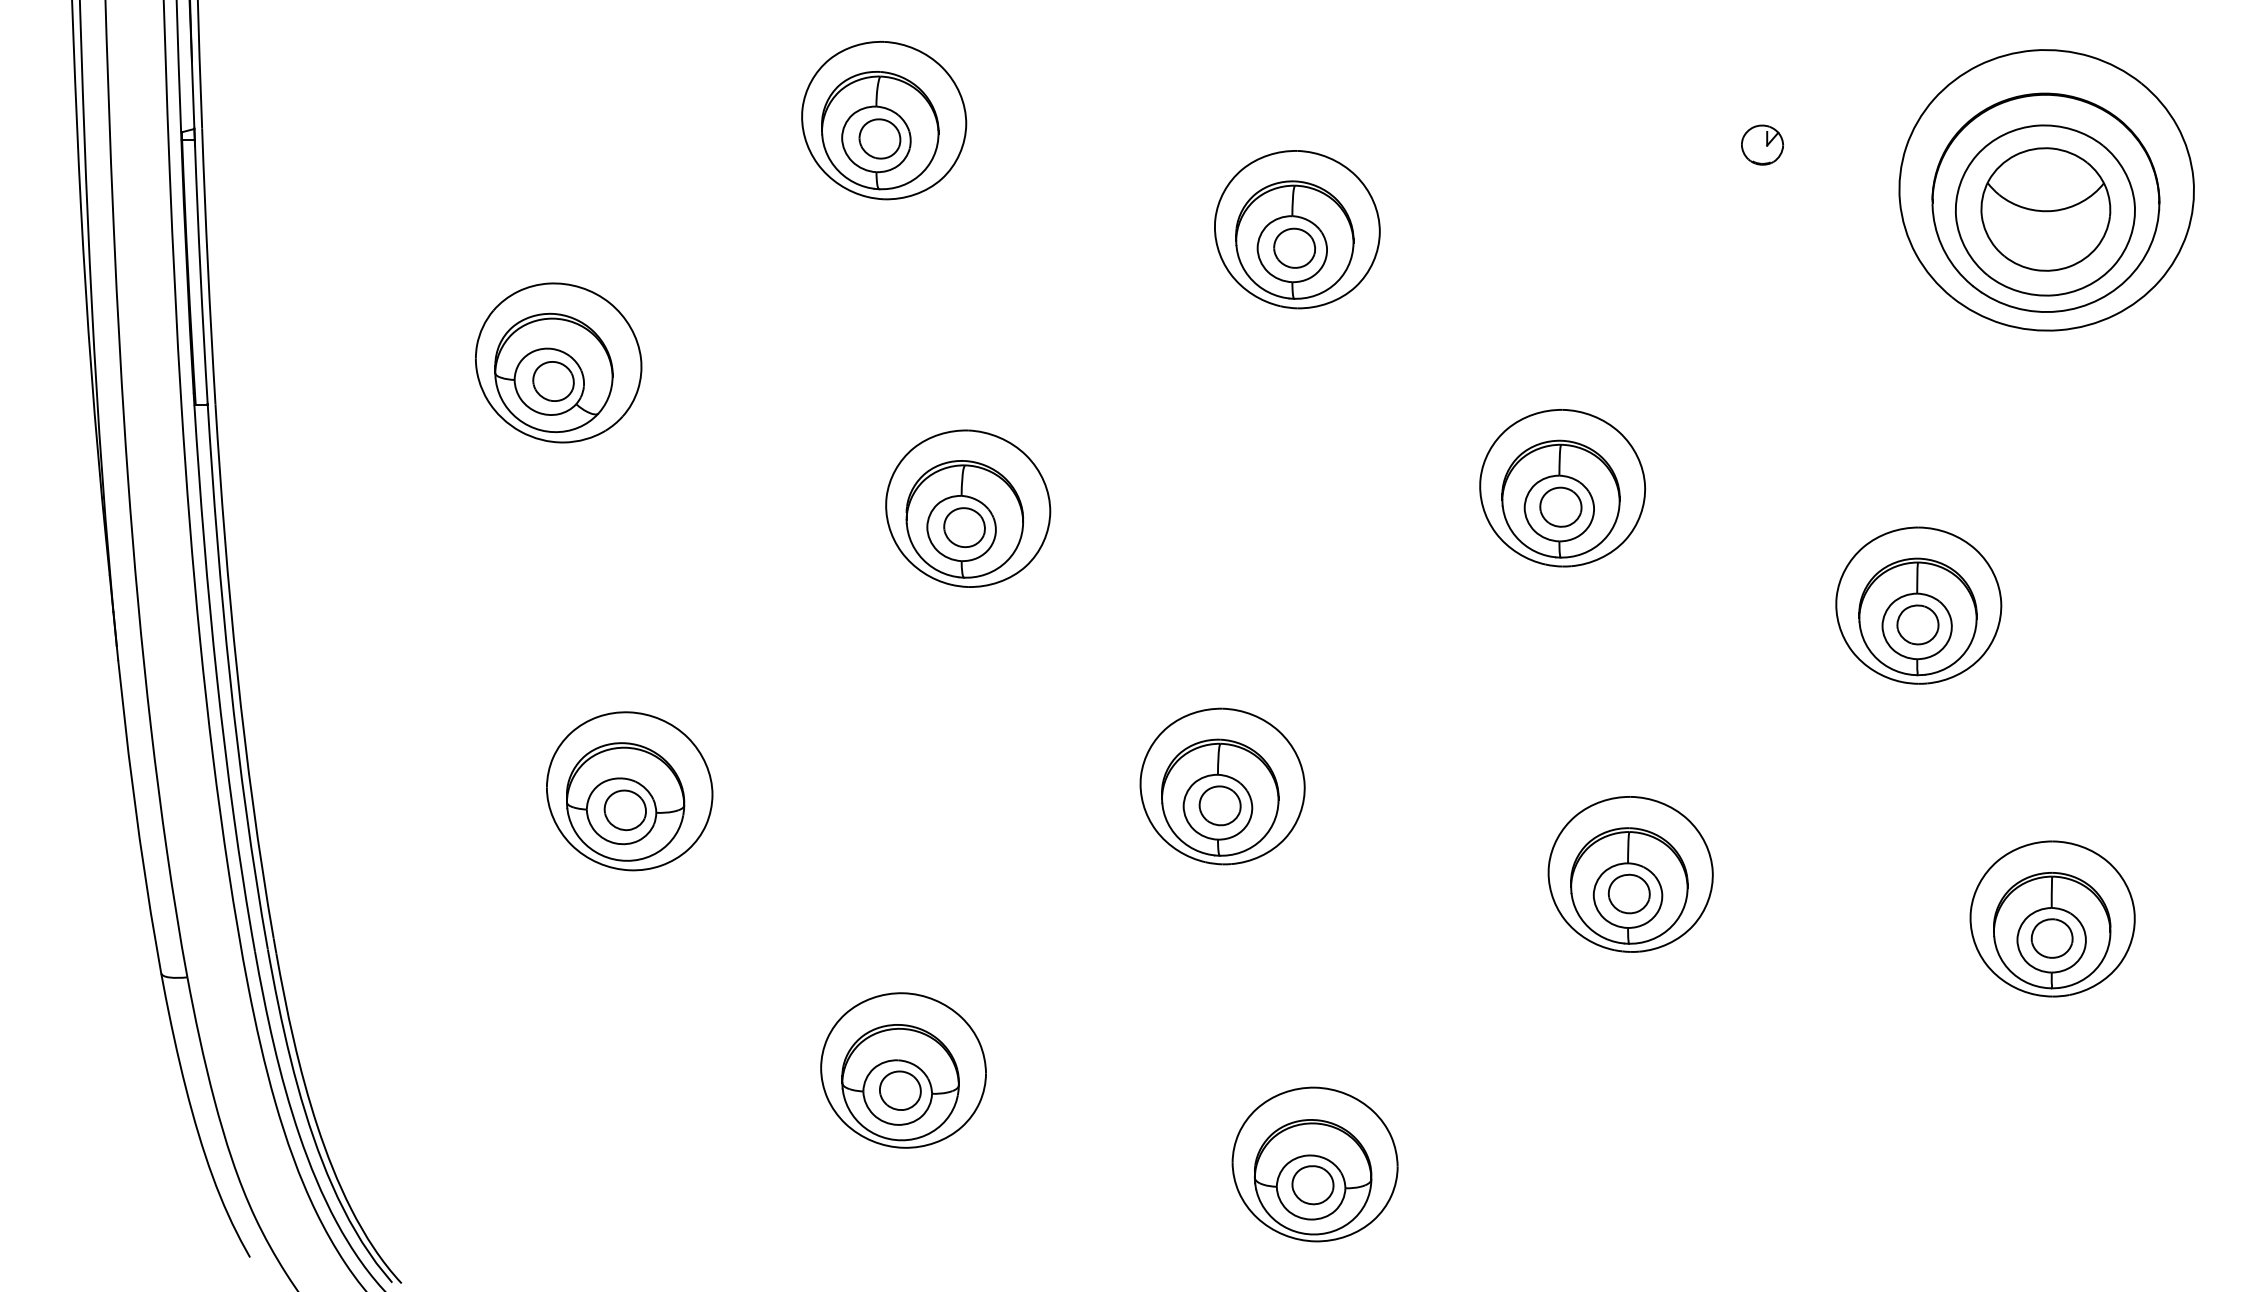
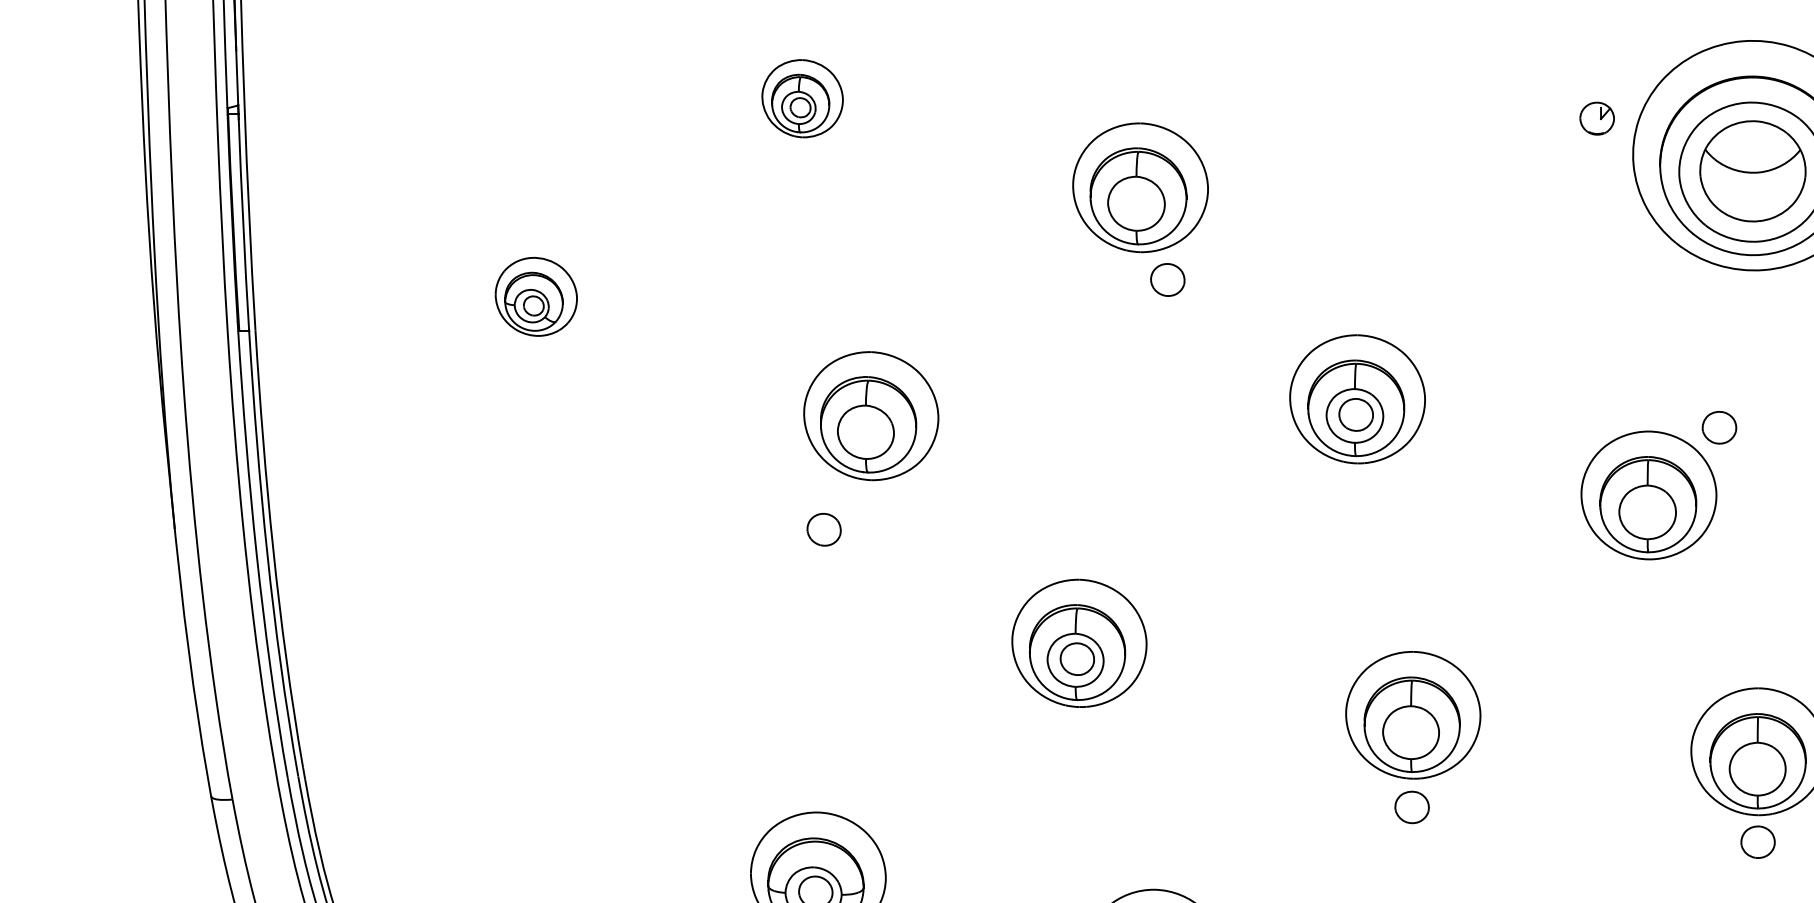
part: (884, 120) -> (802, 98), size x0.6
part: (1762, 144) -> (1597, 118), moved
part: (1294, 247) -> (1167, 279), moved
part: (558, 362) -> (536, 296), size x0.6
part: (964, 527) -> (824, 529), moved
part: (1917, 624) -> (1719, 427), moved
part: (629, 791) -> (594, 647), removed
part: (1628, 893) -> (1411, 806), moved
part: (2051, 938) -> (1757, 842), moved

